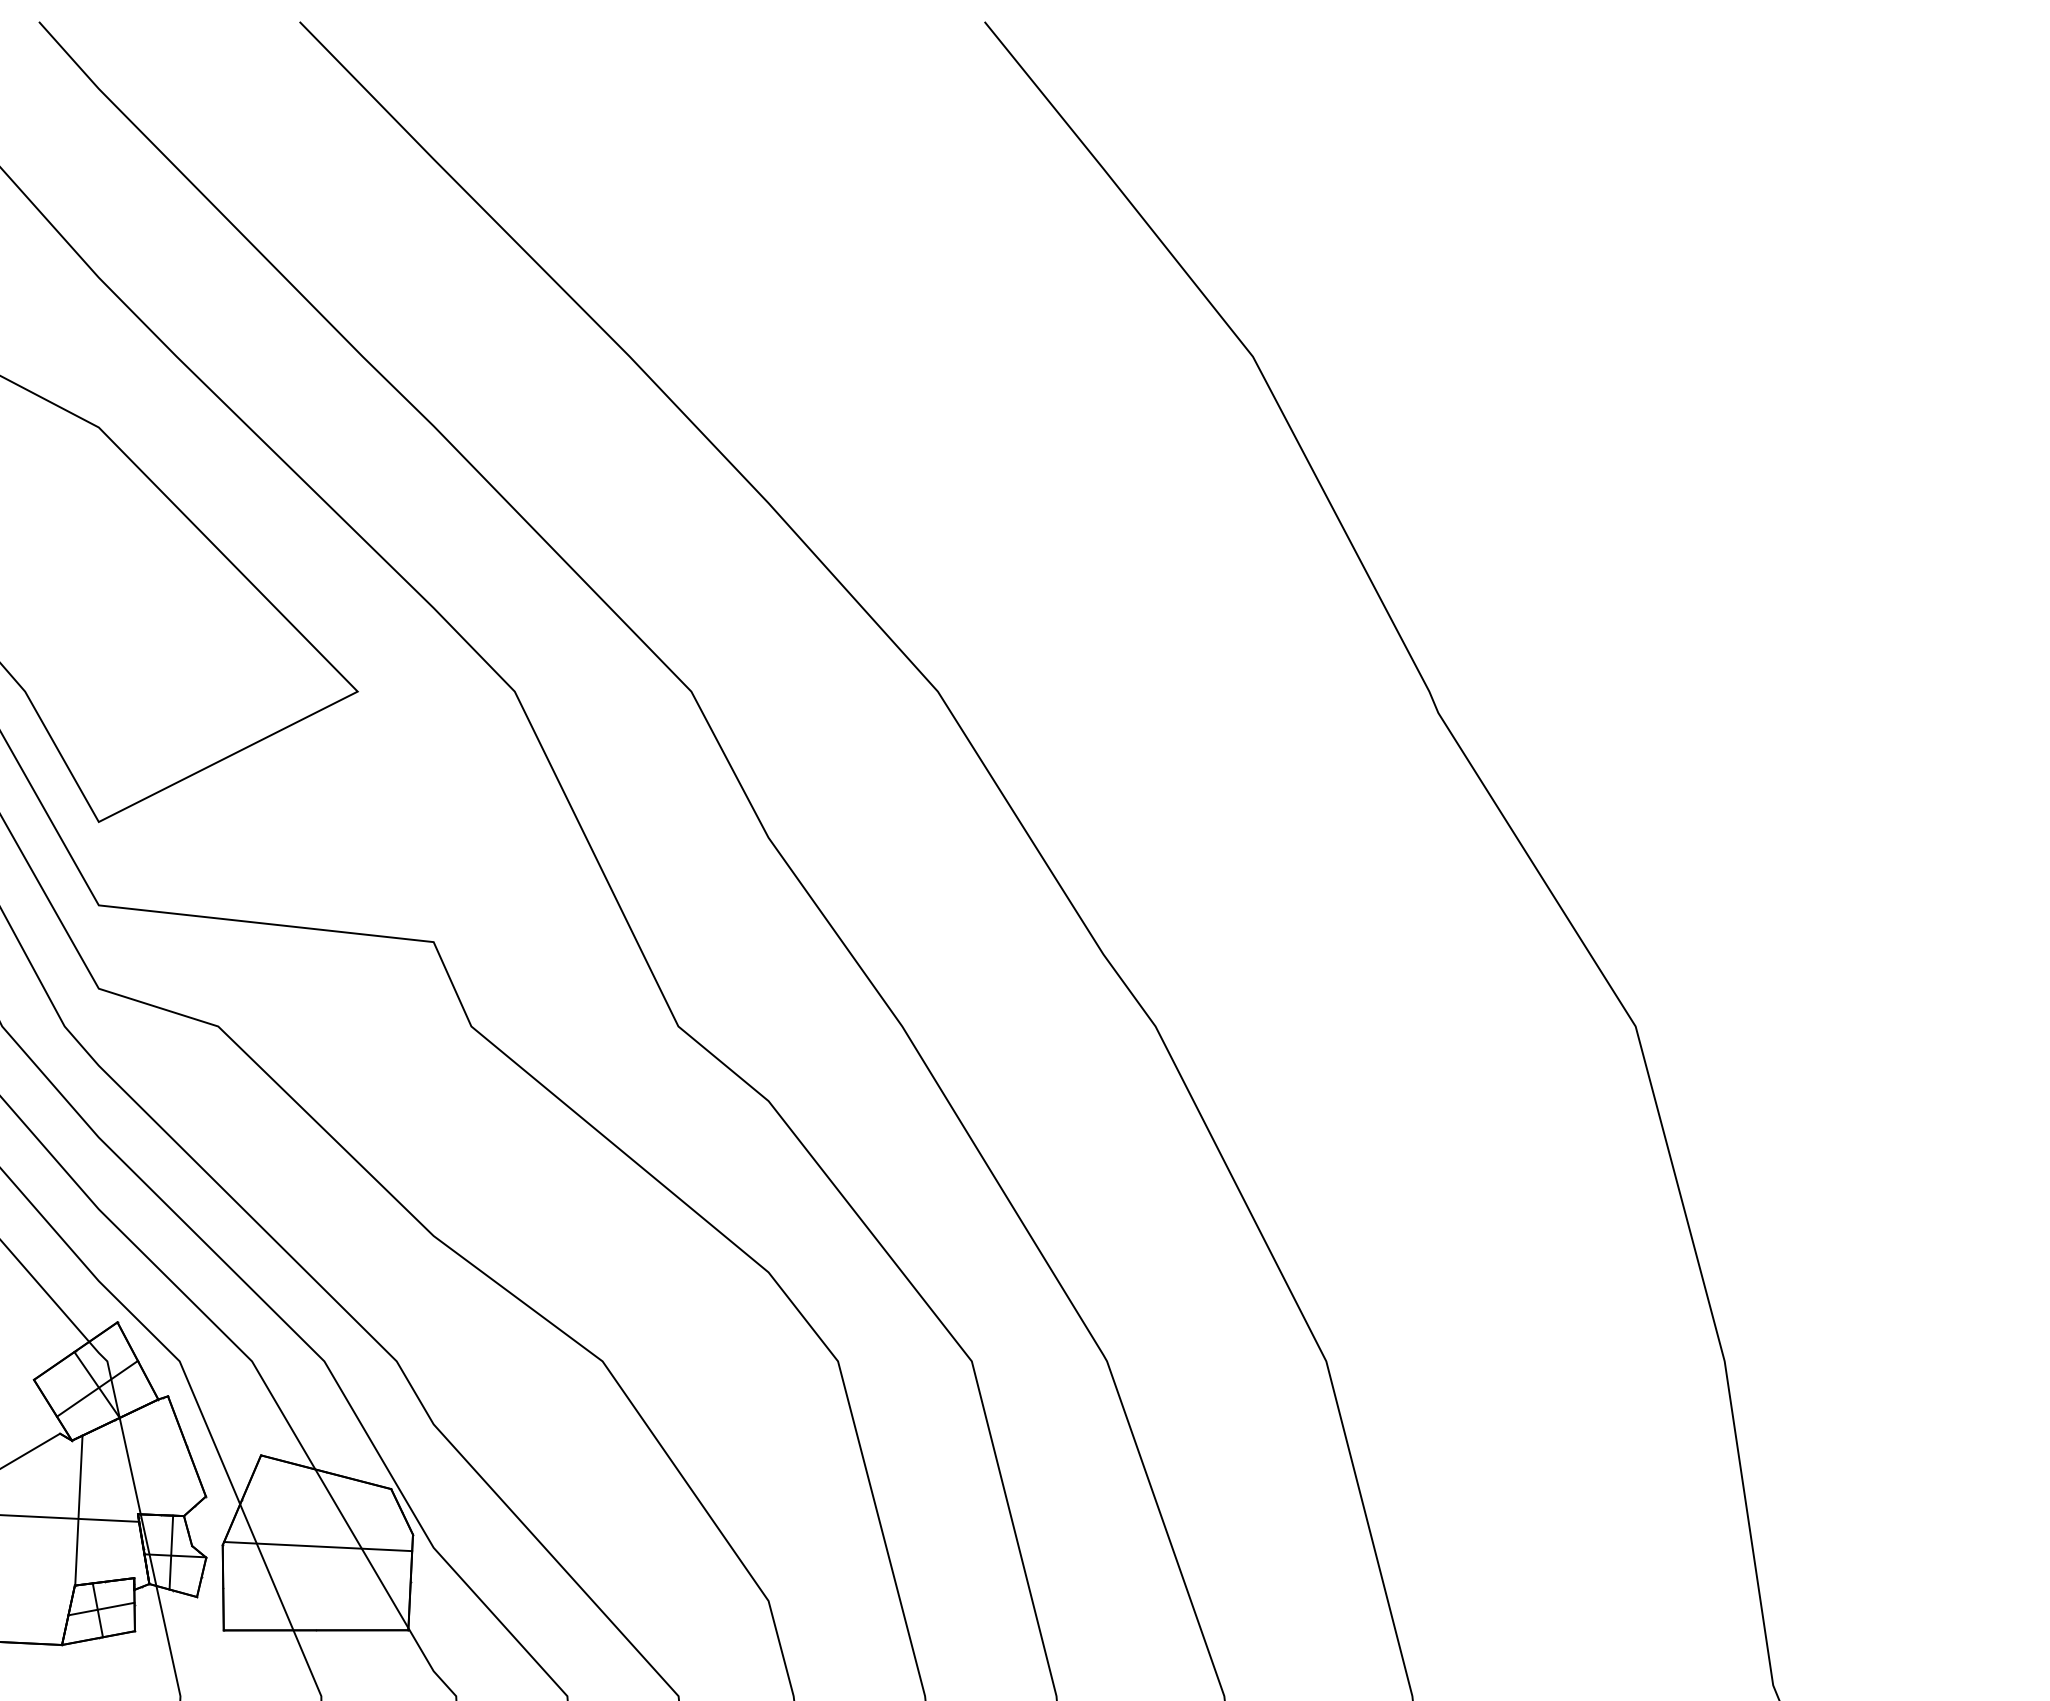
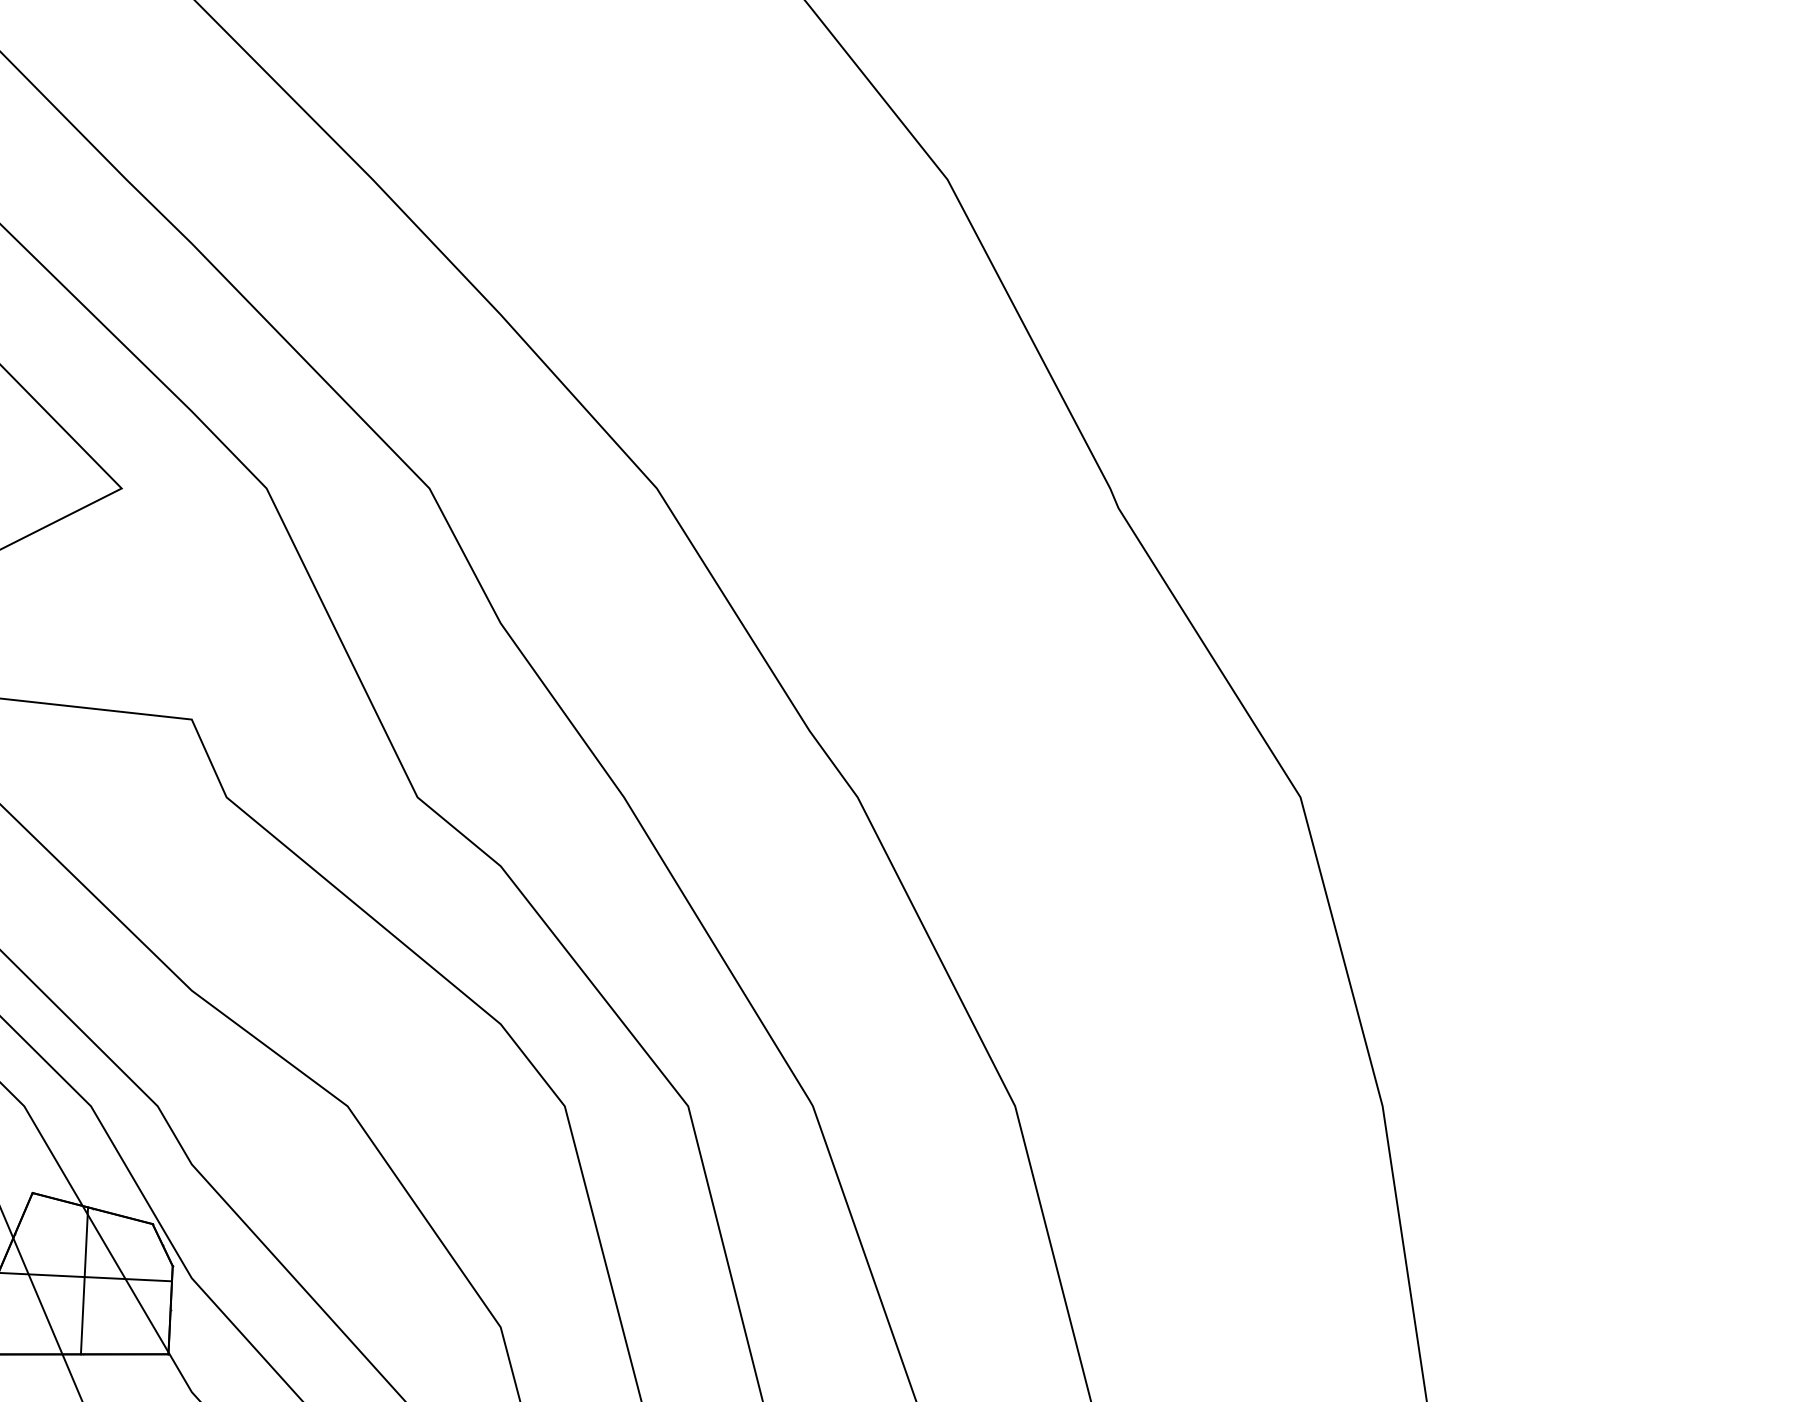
line: (317, 1550) -> (84, 1280), added

